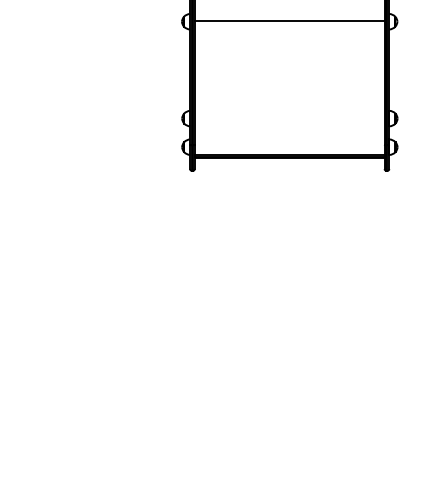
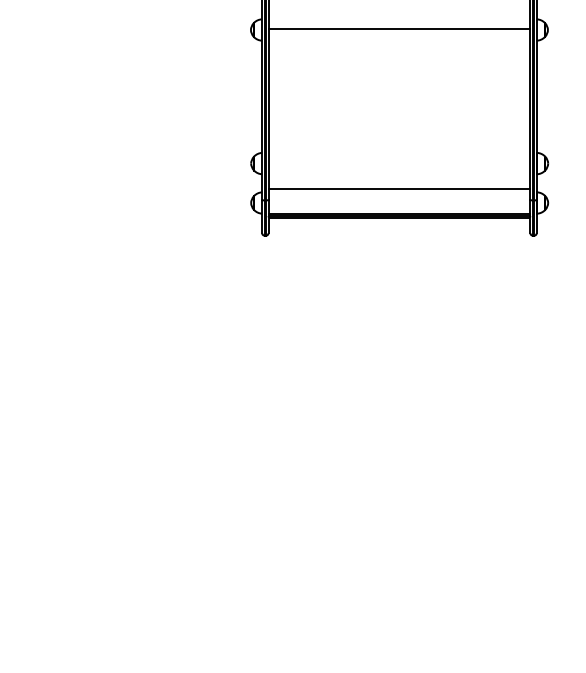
line: (289, 136) -> (399, 188), added

